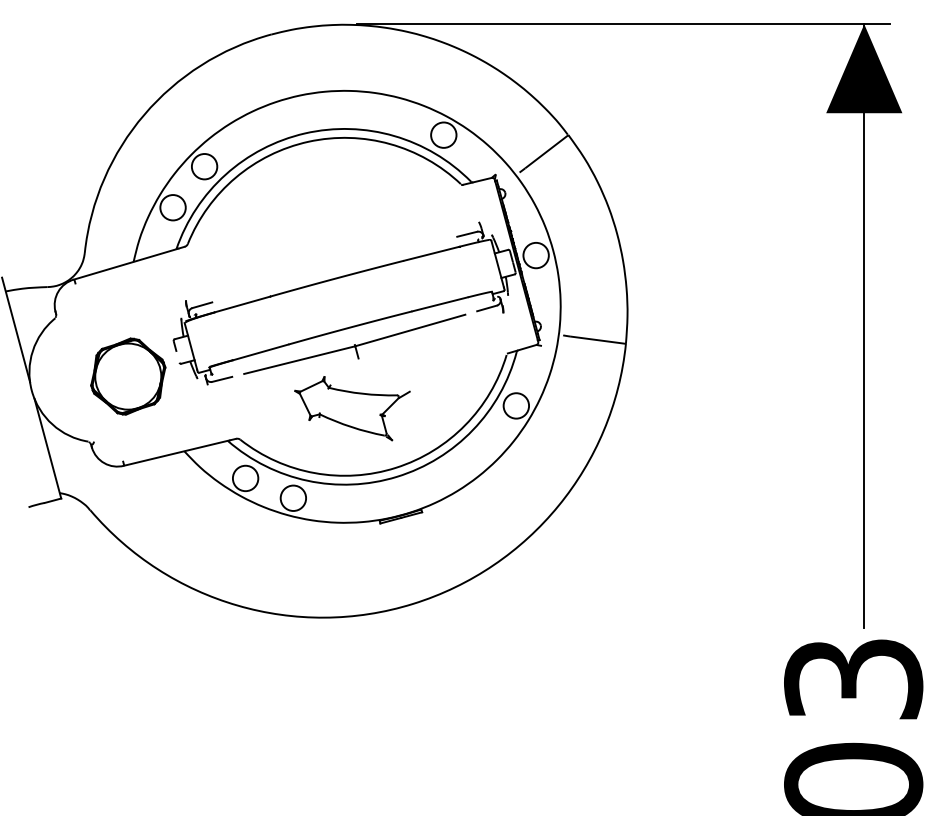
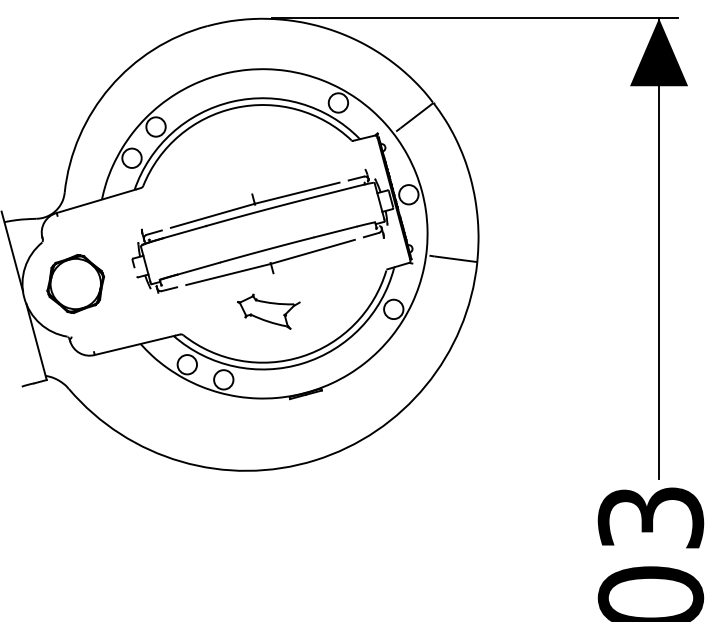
part: (334, 268) -> (255, 204), added
part: (128, 376) -> (75, 283), moved
part: (352, 408) -> (268, 311), size x0.71

